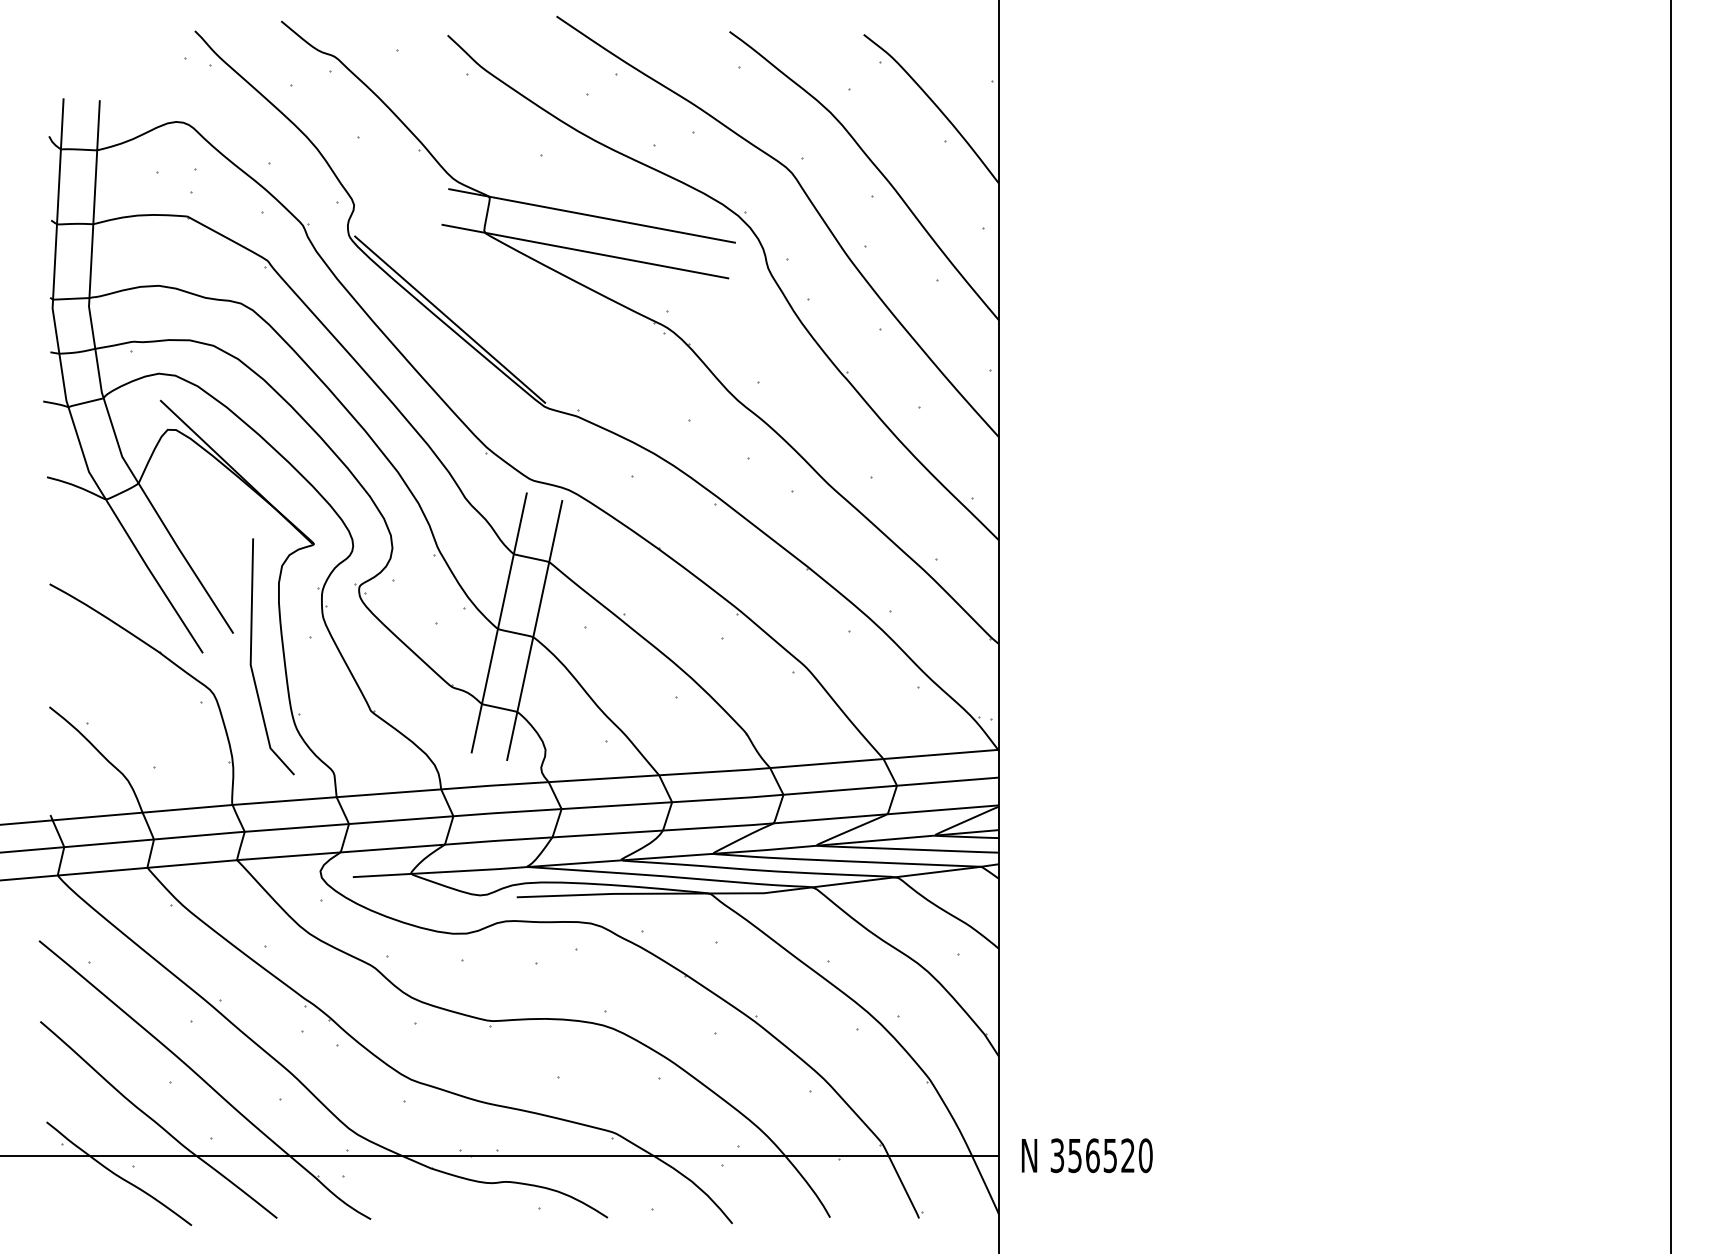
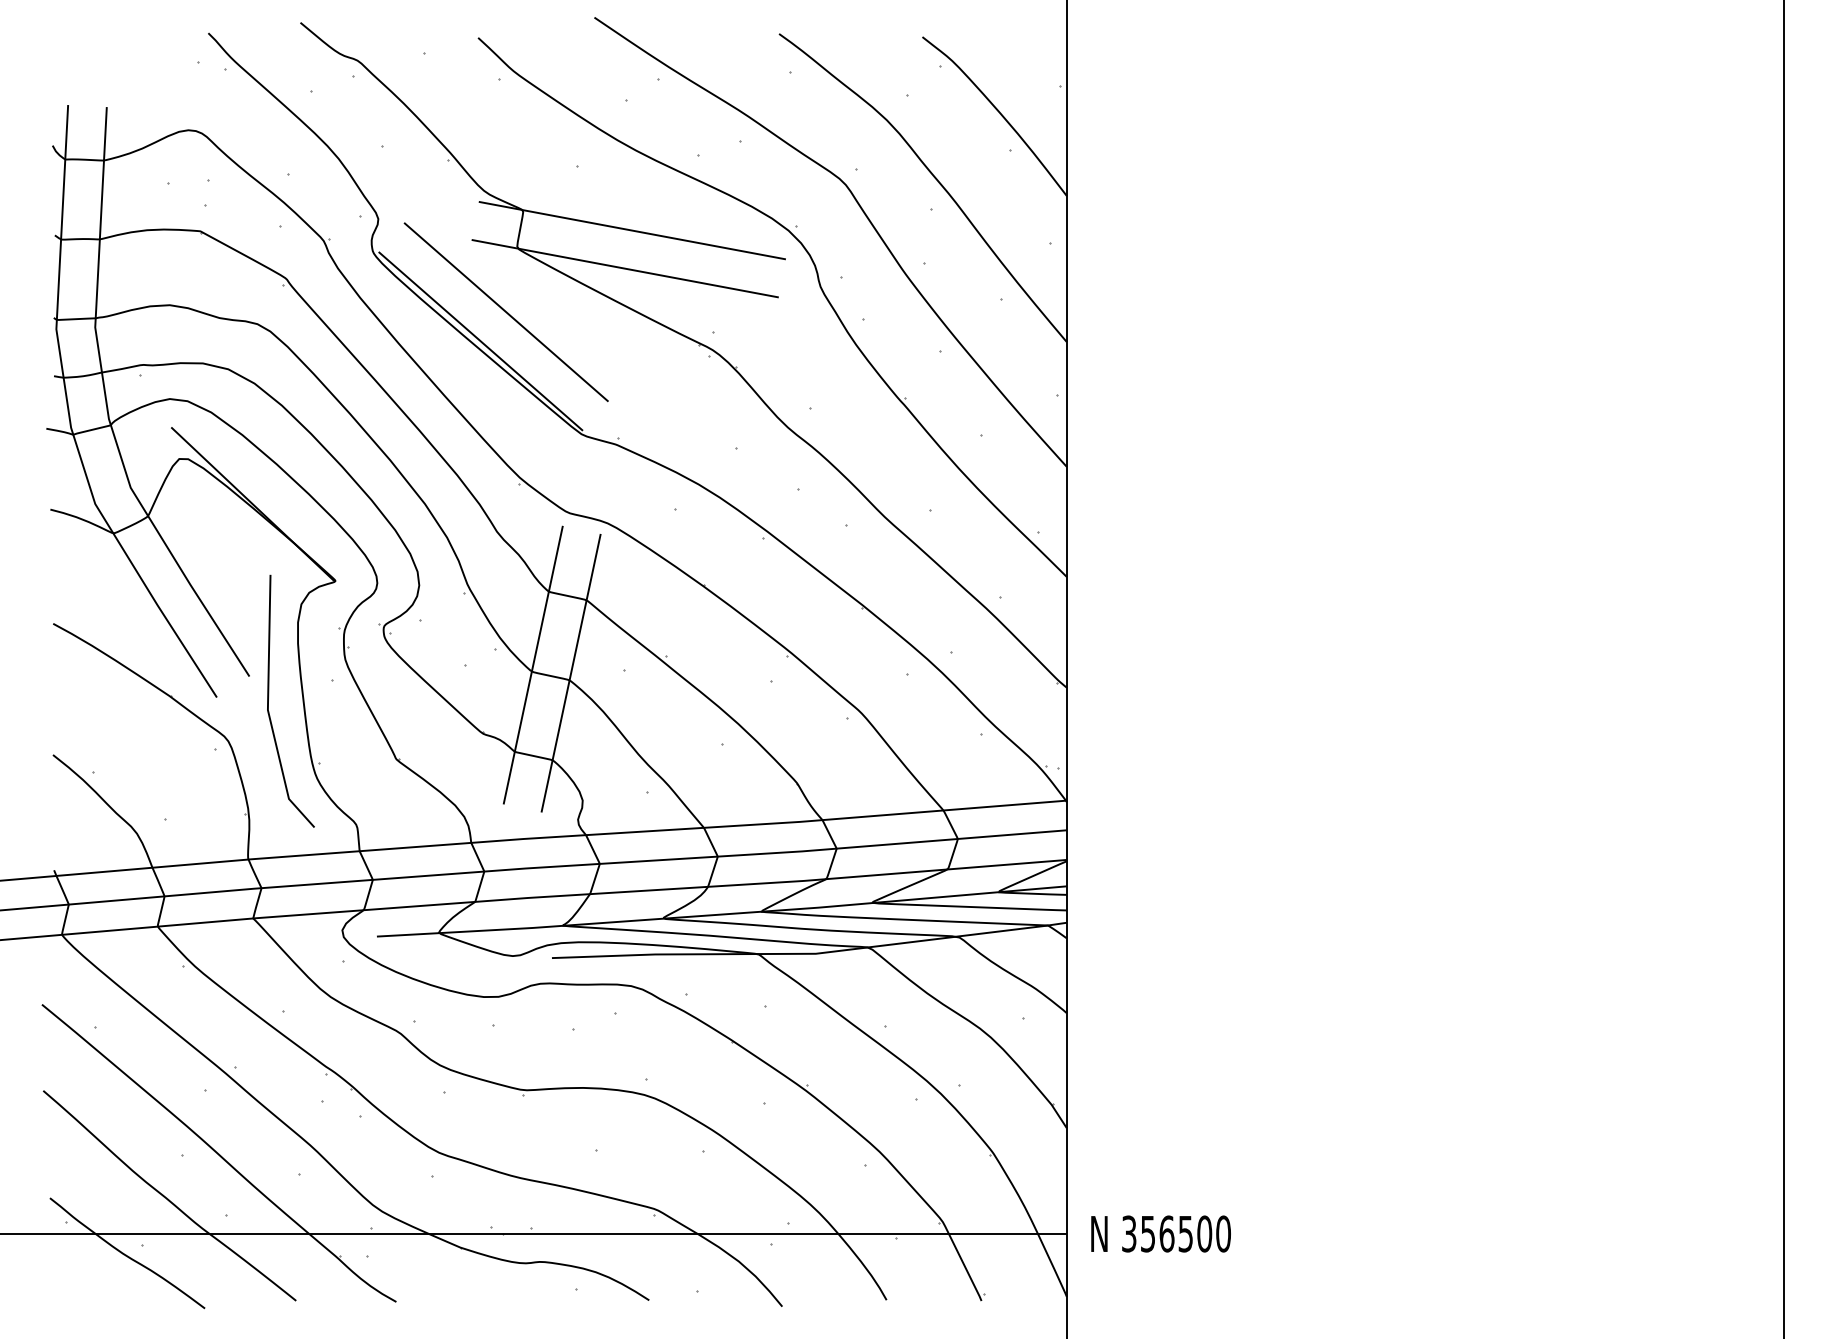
line: (473, 292) -> (505, 312), added
text: (1127, 1155) -> (1204, 1233), 356520 -> 356500

